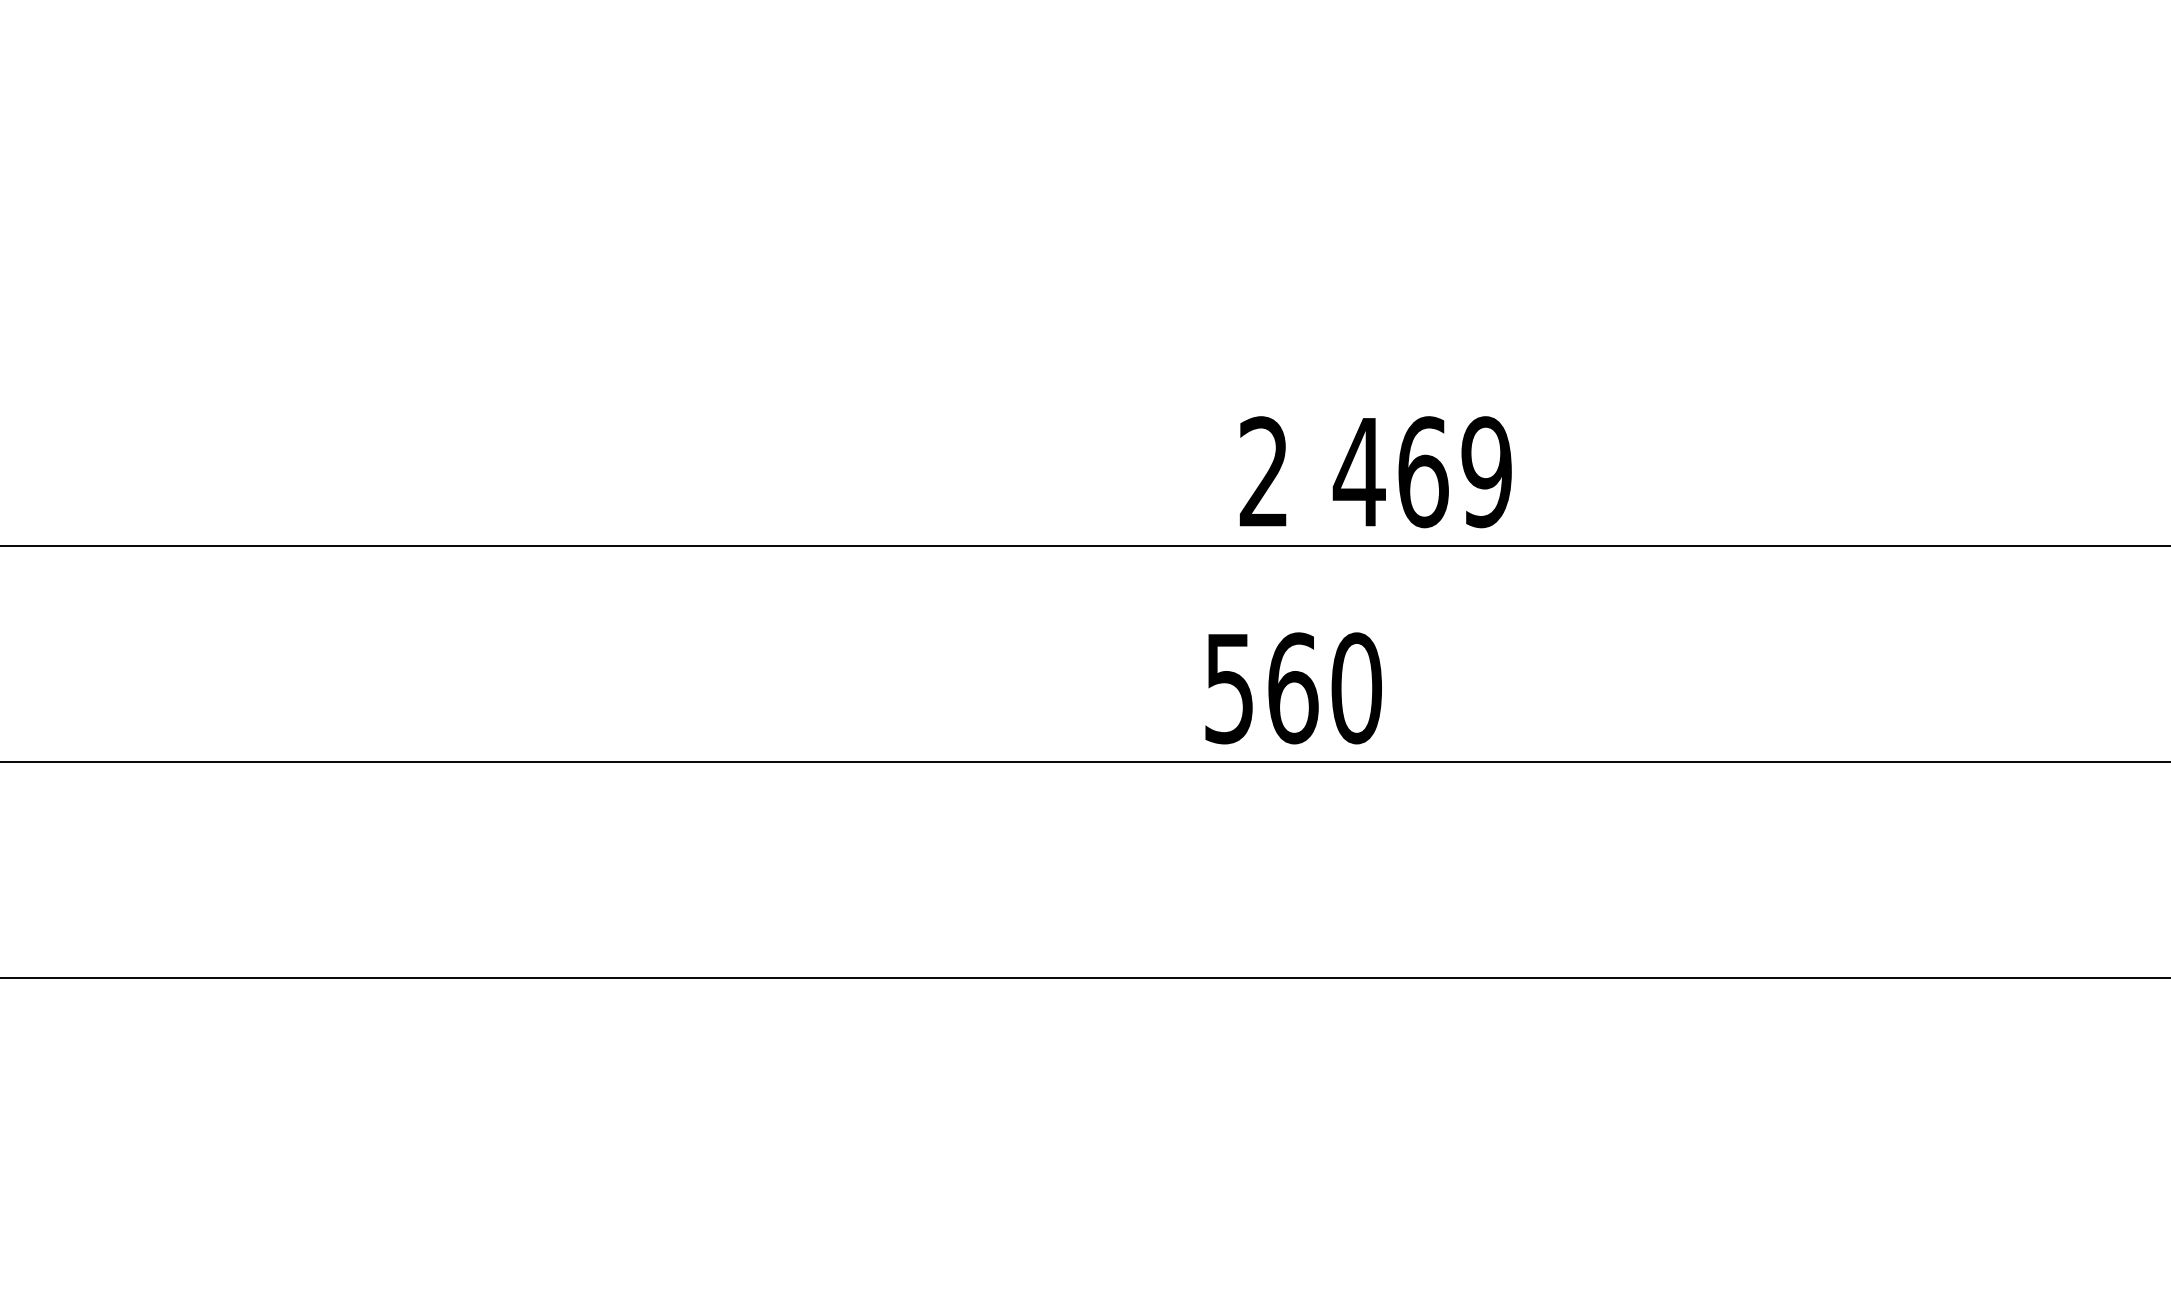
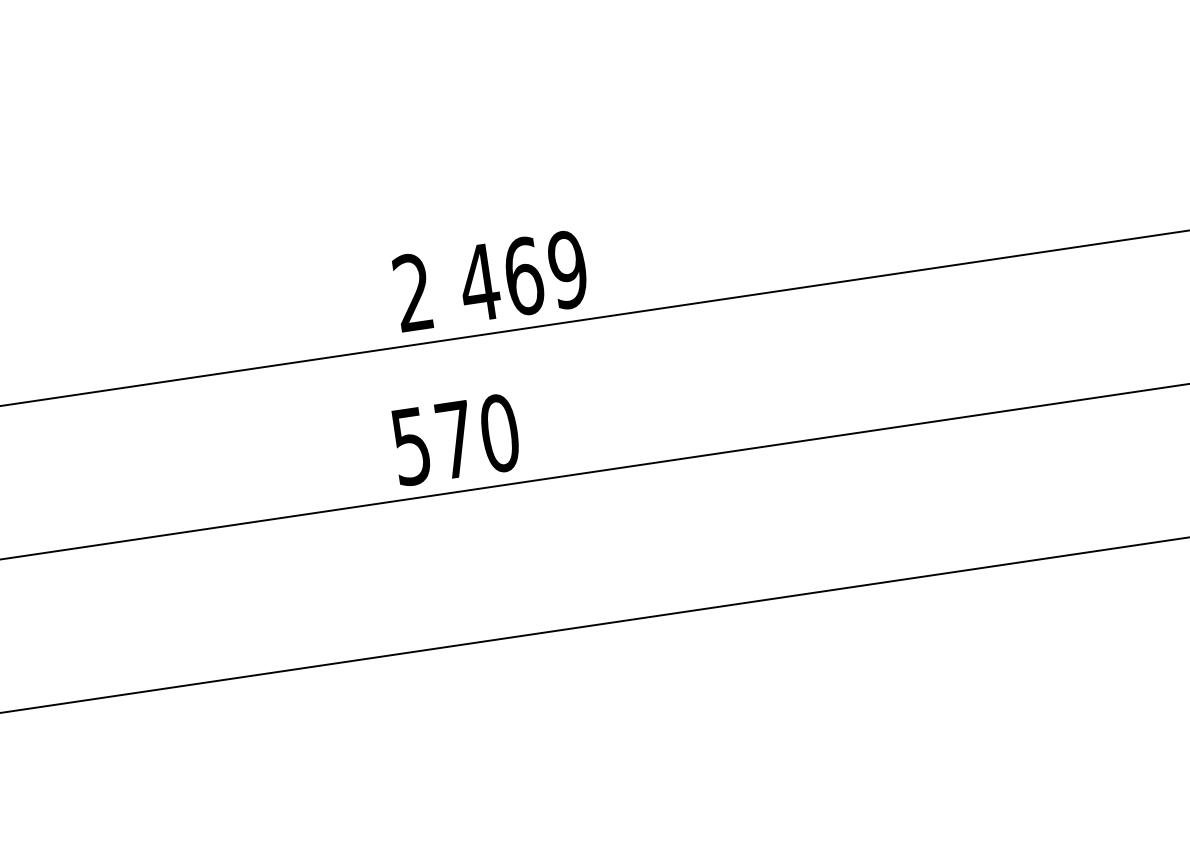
text: (1293, 688) -> (455, 439), 560 -> 570

